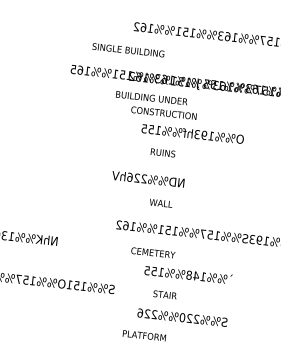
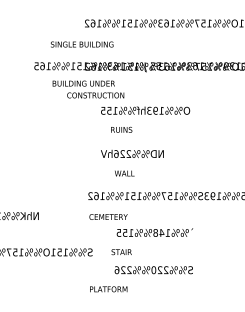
text: (156, 105) -> (88, 89), moved
text: (148, 178) -> (132, 153), moved
text: (153, 252) -> (108, 216), moved
text: (164, 295) -> (121, 252), moved
text: (144, 335) -> (108, 289), moved

